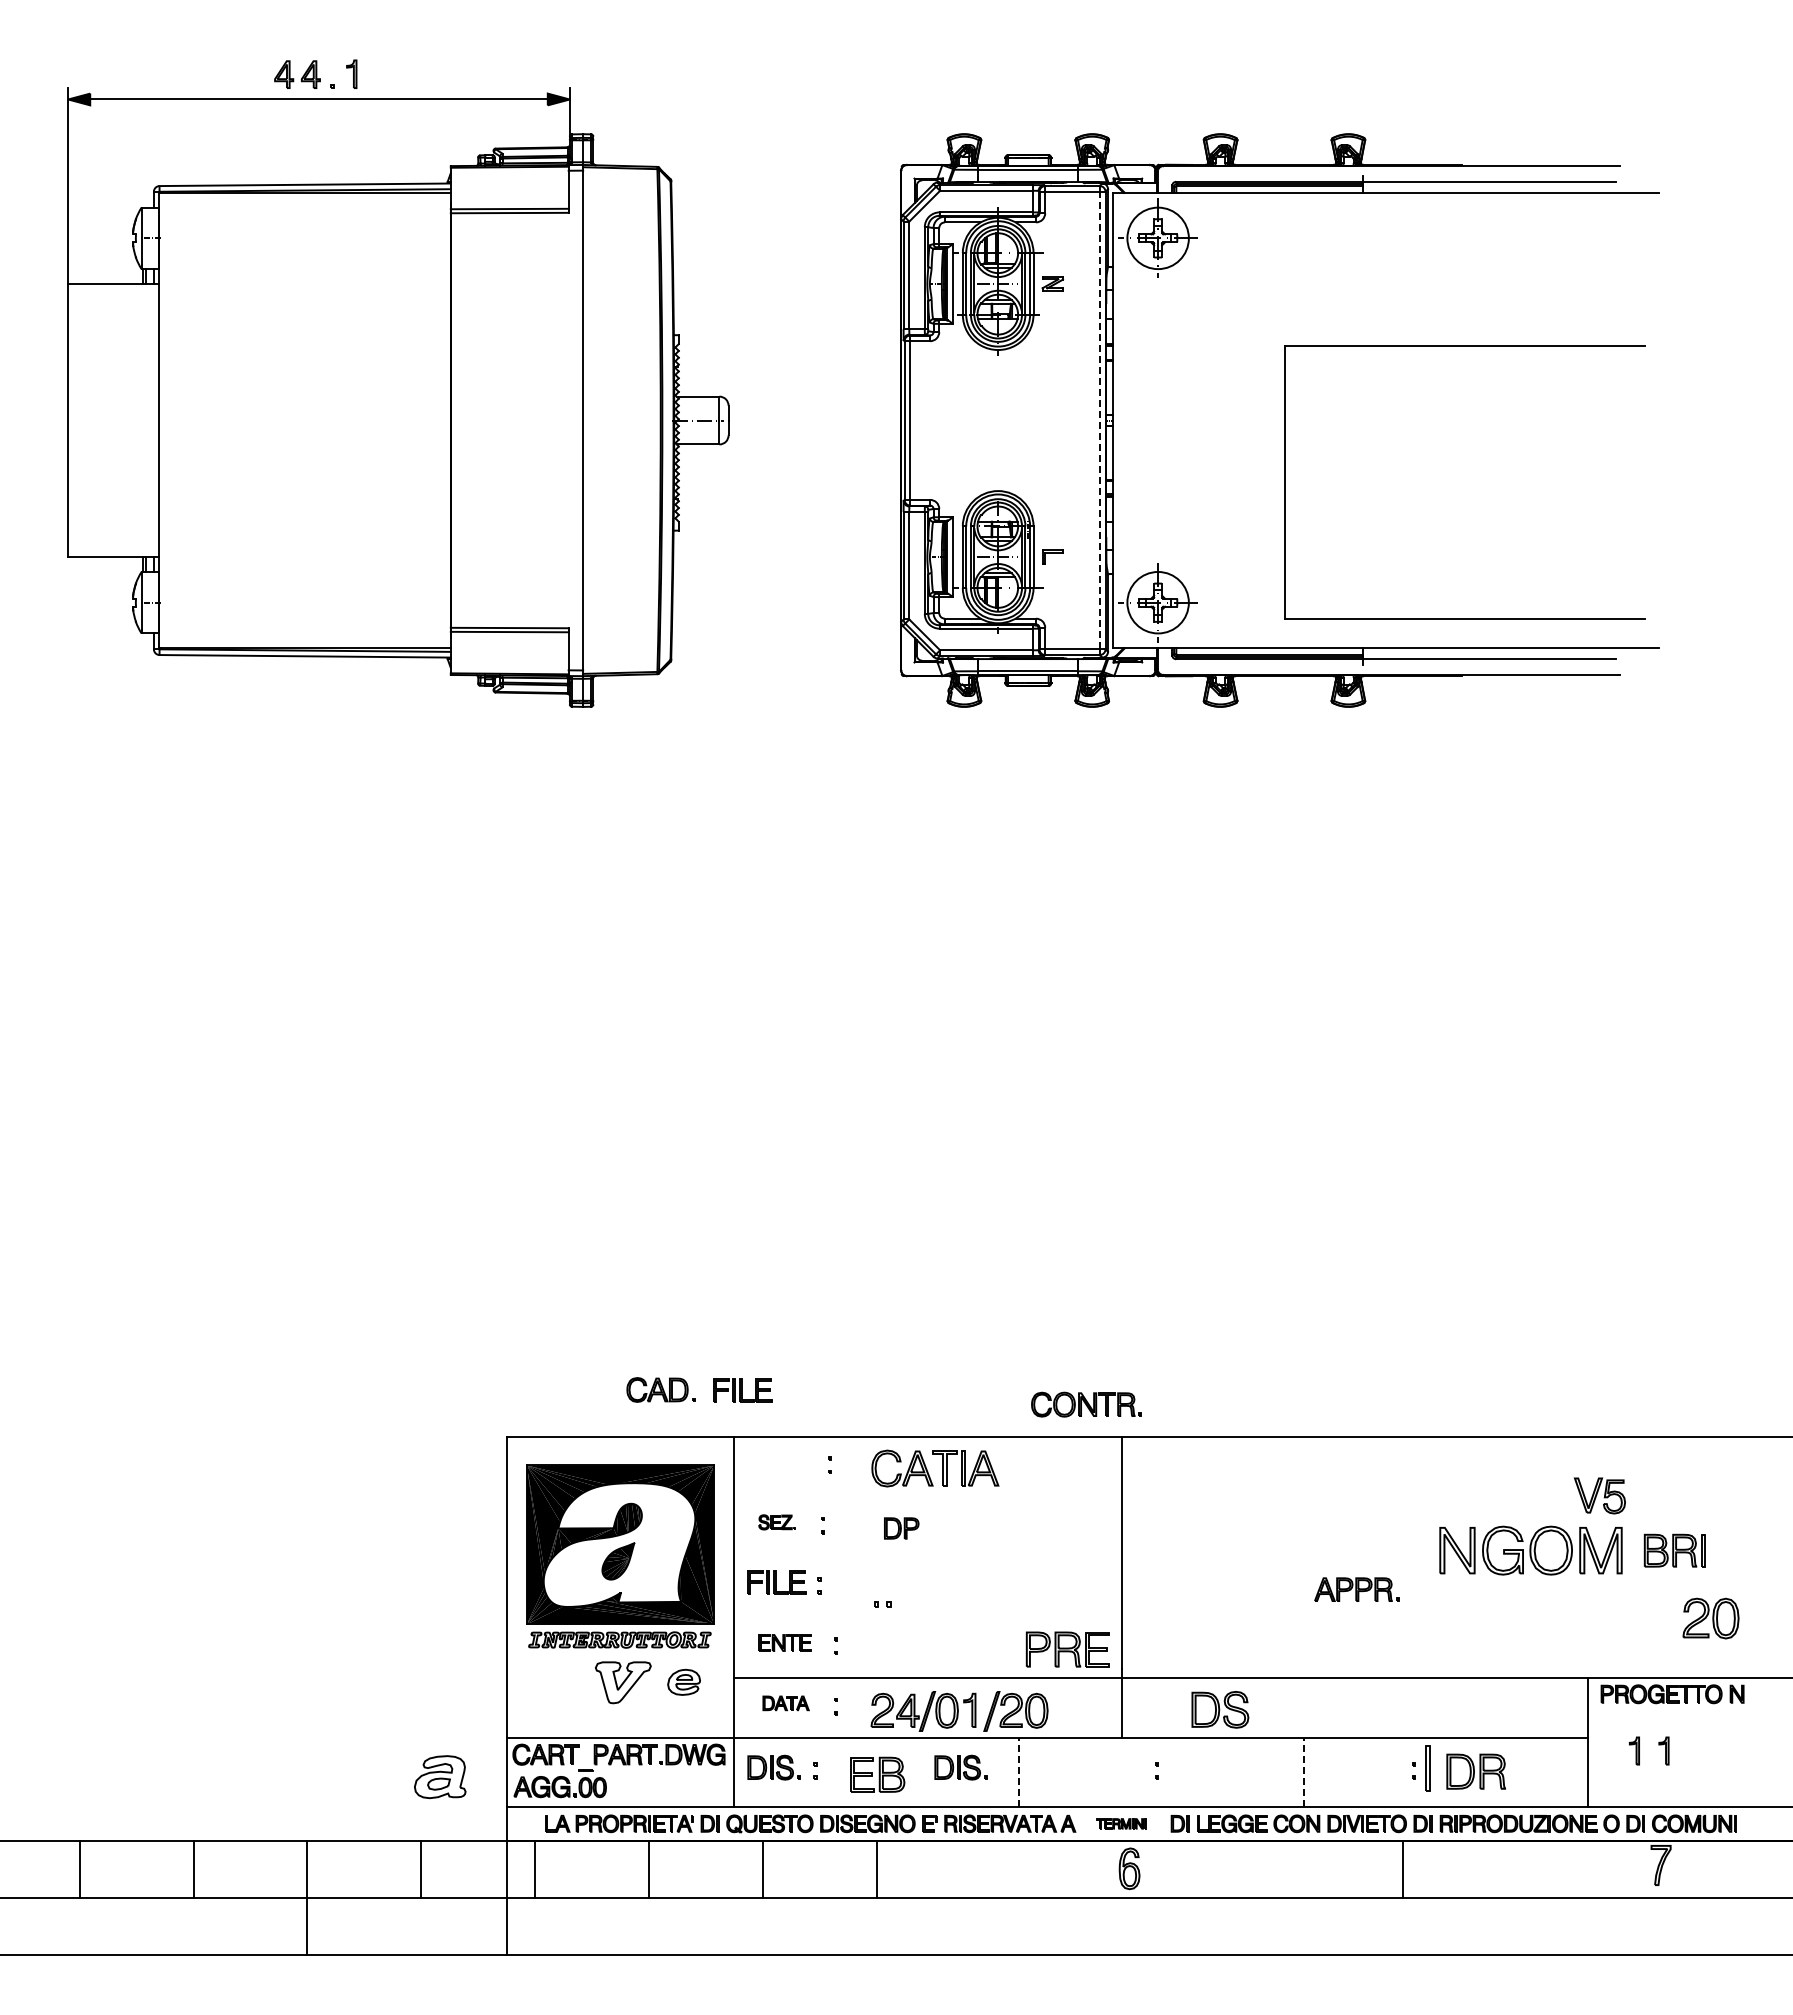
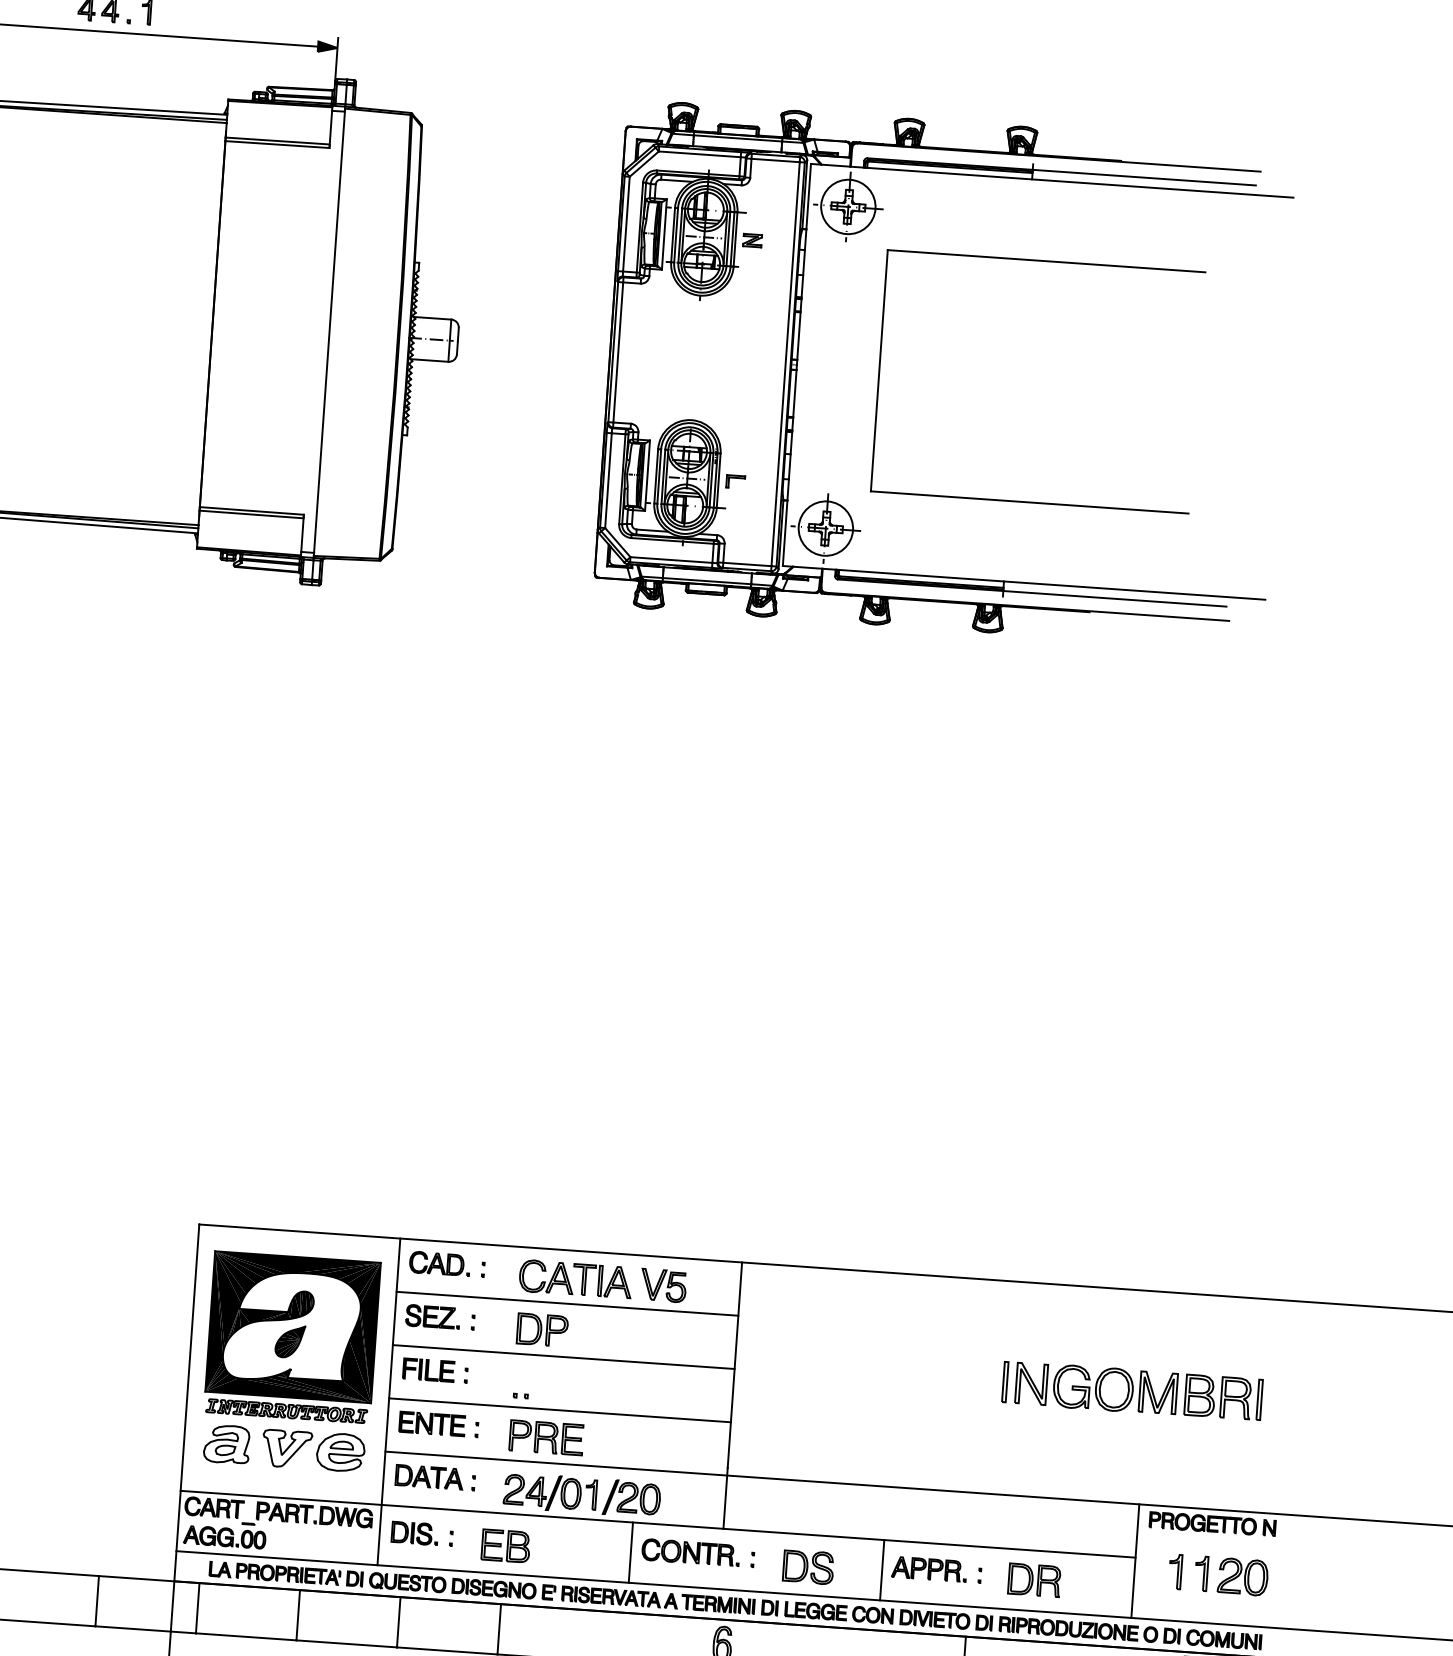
part: (1464, 346) -> (1046, 261), moved
line: (1099, 420) -> (785, 364), dashed -> solid
part: (660, 1389) -> (439, 1263), moved
part: (742, 1390) -> (410, 1198), removed
part: (1086, 1404) -> (690, 1552), moved
part: (1599, 1495) -> (663, 1285), moved
line: (927, 1496) -> (567, 1303), added
part: (776, 1522) -> (432, 1317), size x1.67
part: (901, 1528) -> (542, 1330), size x1.67
part: (1674, 1550) -> (1223, 1397), size x1.43
line: (927, 1557) -> (563, 1357), added
part: (1356, 1589) -> (929, 1569), moved
line: (927, 1617) -> (559, 1410), added
part: (1710, 1618) -> (1242, 1576), moved
part: (784, 1642) -> (431, 1423), size x1.43
part: (1067, 1649) -> (546, 1437), moved
part: (683, 1682) -> (340, 1452), size x1.67
part: (785, 1703) -> (428, 1477), size x1.67
part: (1220, 1709) -> (808, 1566), moved
part: (1634, 1750) -> (1175, 1571), size x1.43
part: (1663, 1750) -> (1201, 1573), size x1.43
part: (960, 1767) -> (579, 1544), removed
part: (1427, 1768) -> (1005, 1381), moved
line: (1019, 1771) -> (631, 1551), dashed -> solid
line: (1303, 1771) -> (882, 1569), dashed -> solid
part: (440, 1777) -> (227, 1444), moved
part: (1121, 1823) -> (718, 1604), size x1.67

